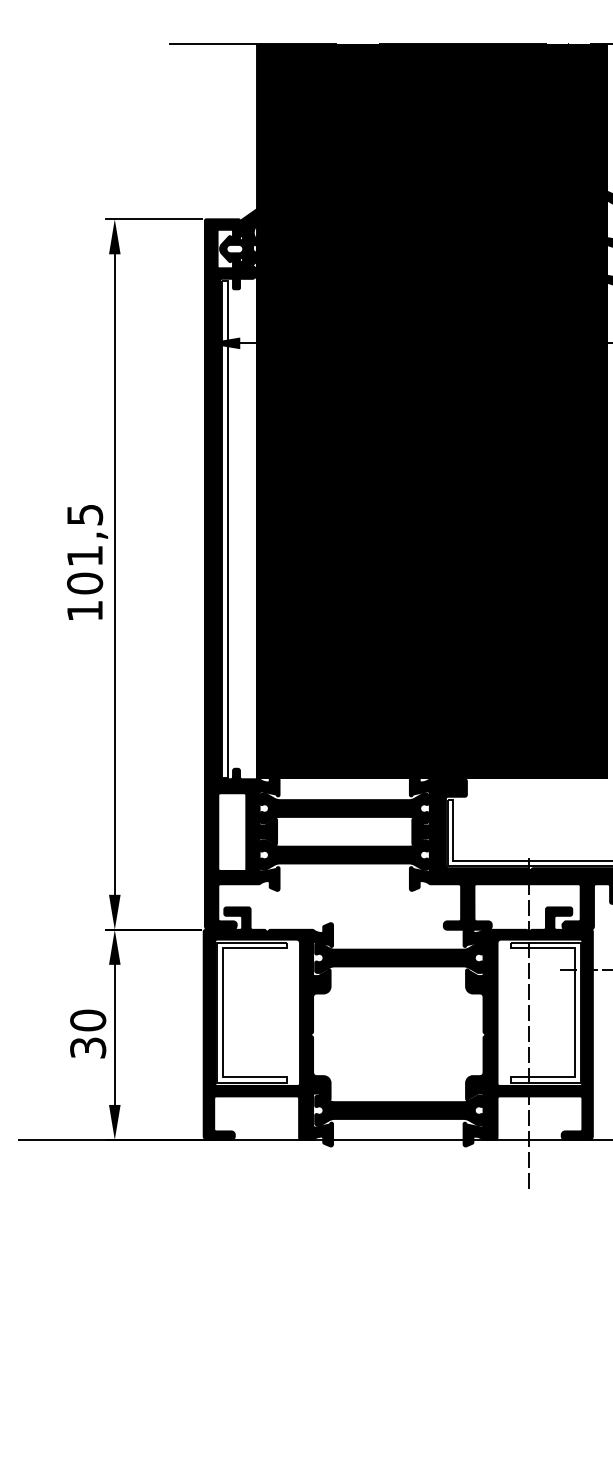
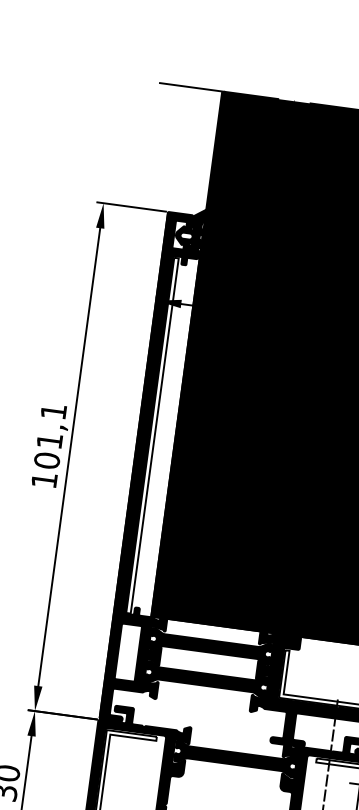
text: (85, 515) -> (54, 412), 101,5 -> 101,1

